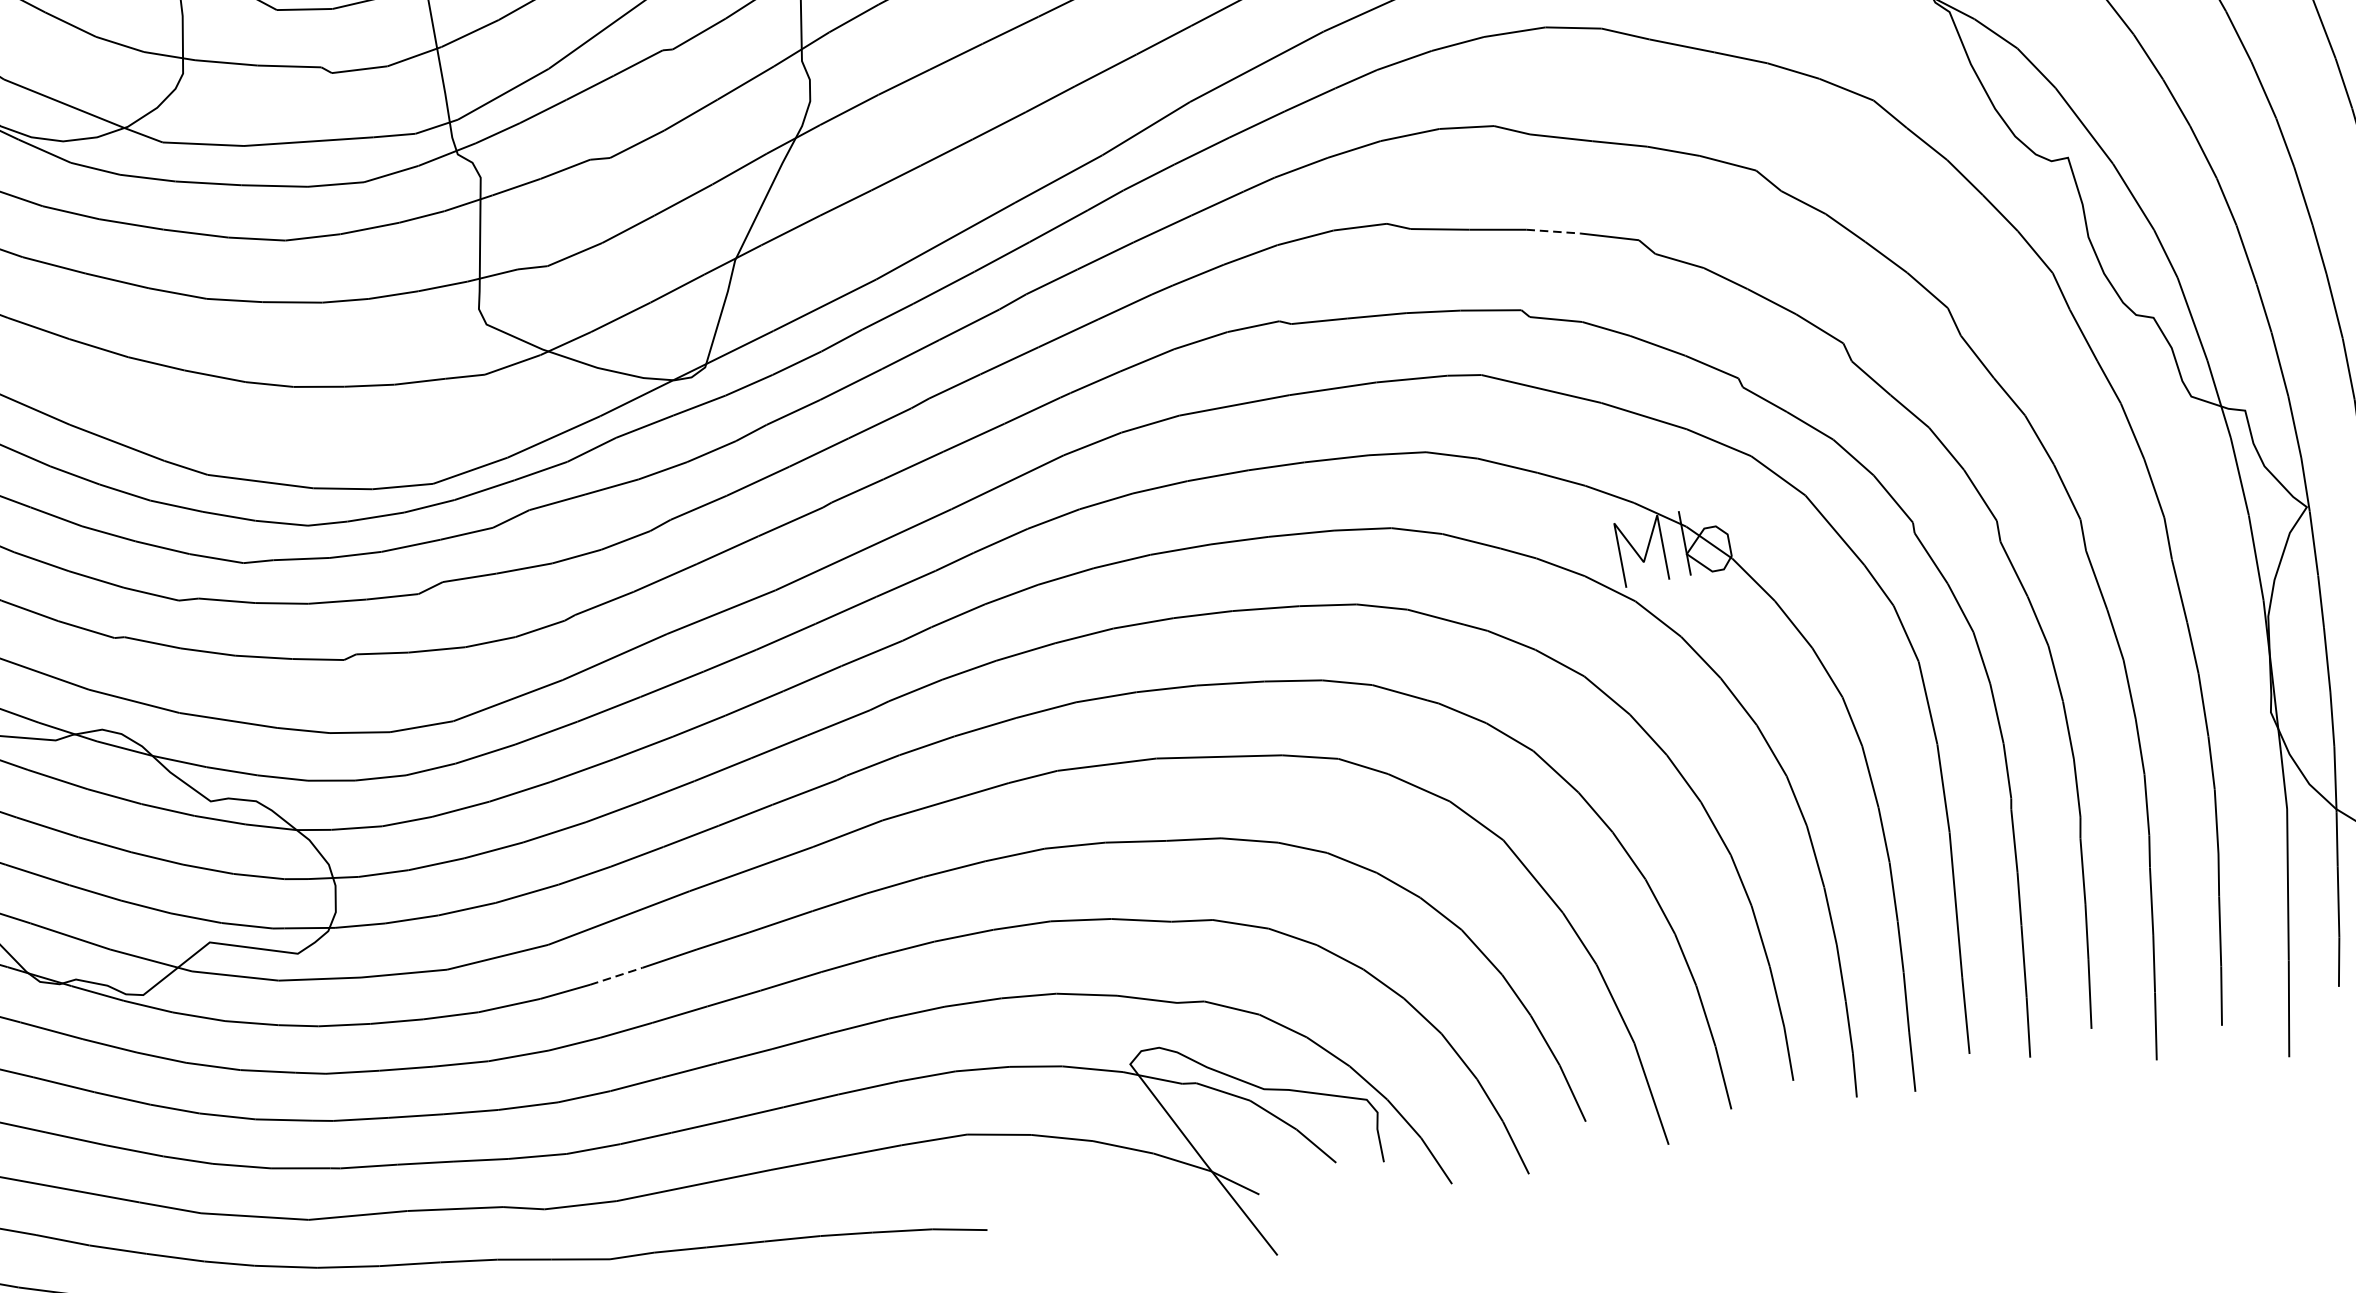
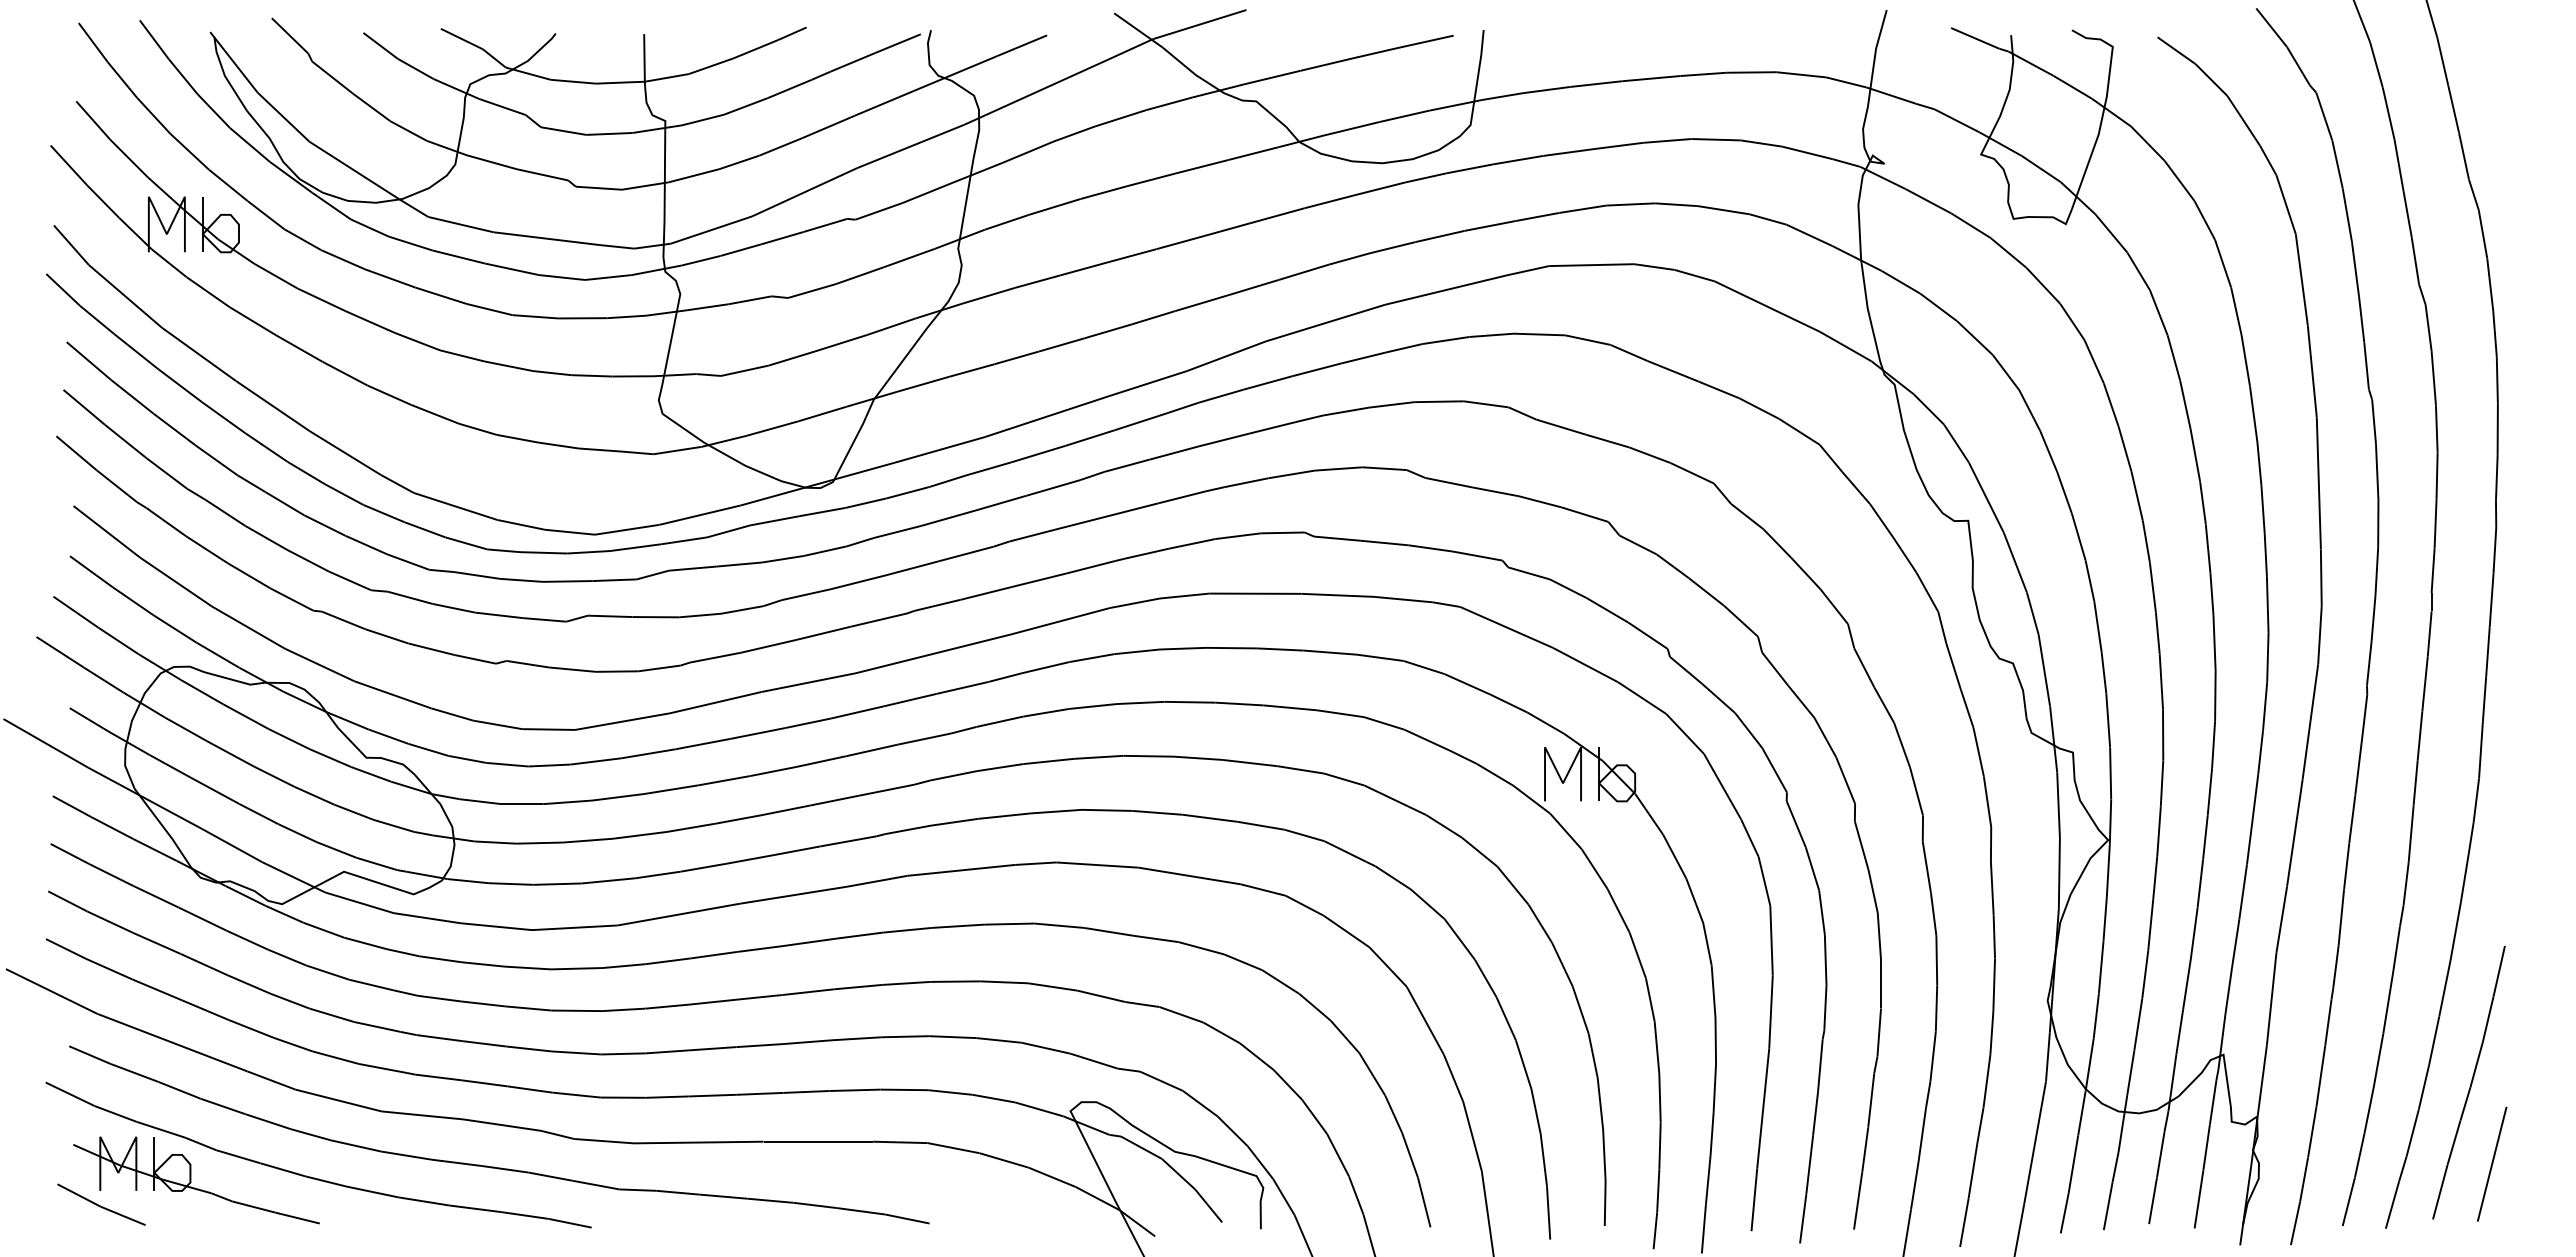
line: (1553, 231) -> (1540, 501), dashed -> solid
line: (615, 976) -> (667, 961), dashed -> solid

